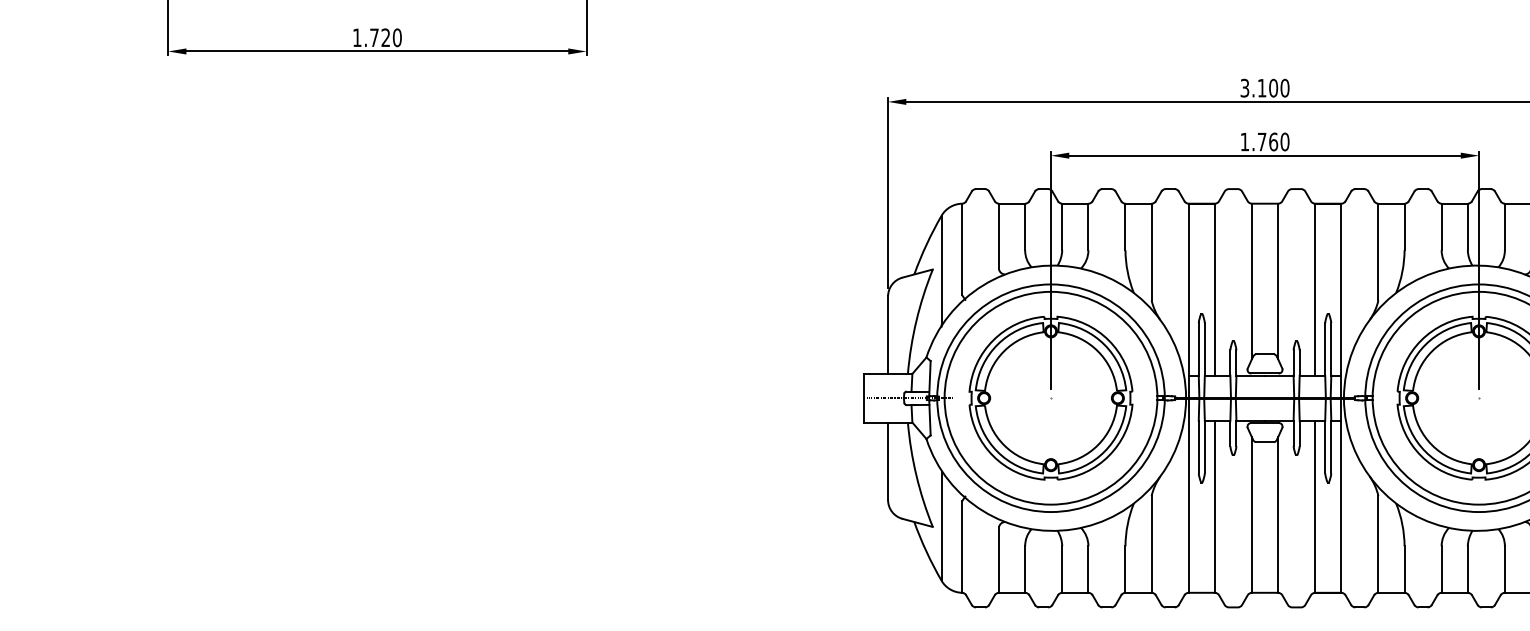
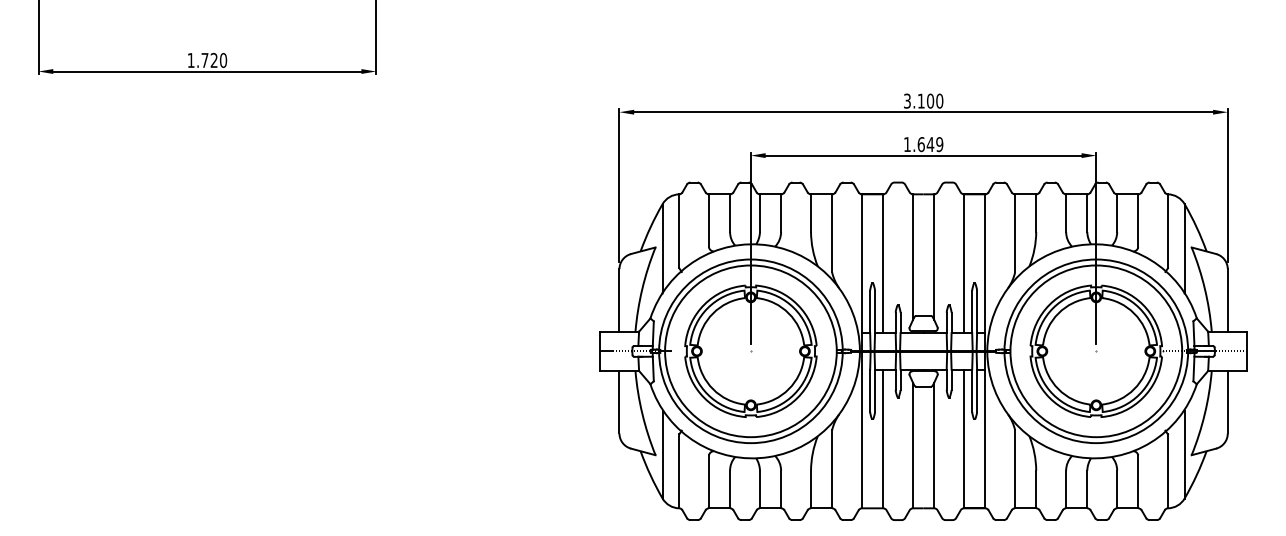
text: (1273, 141) -> (930, 144), 1.760 -> 1.649

